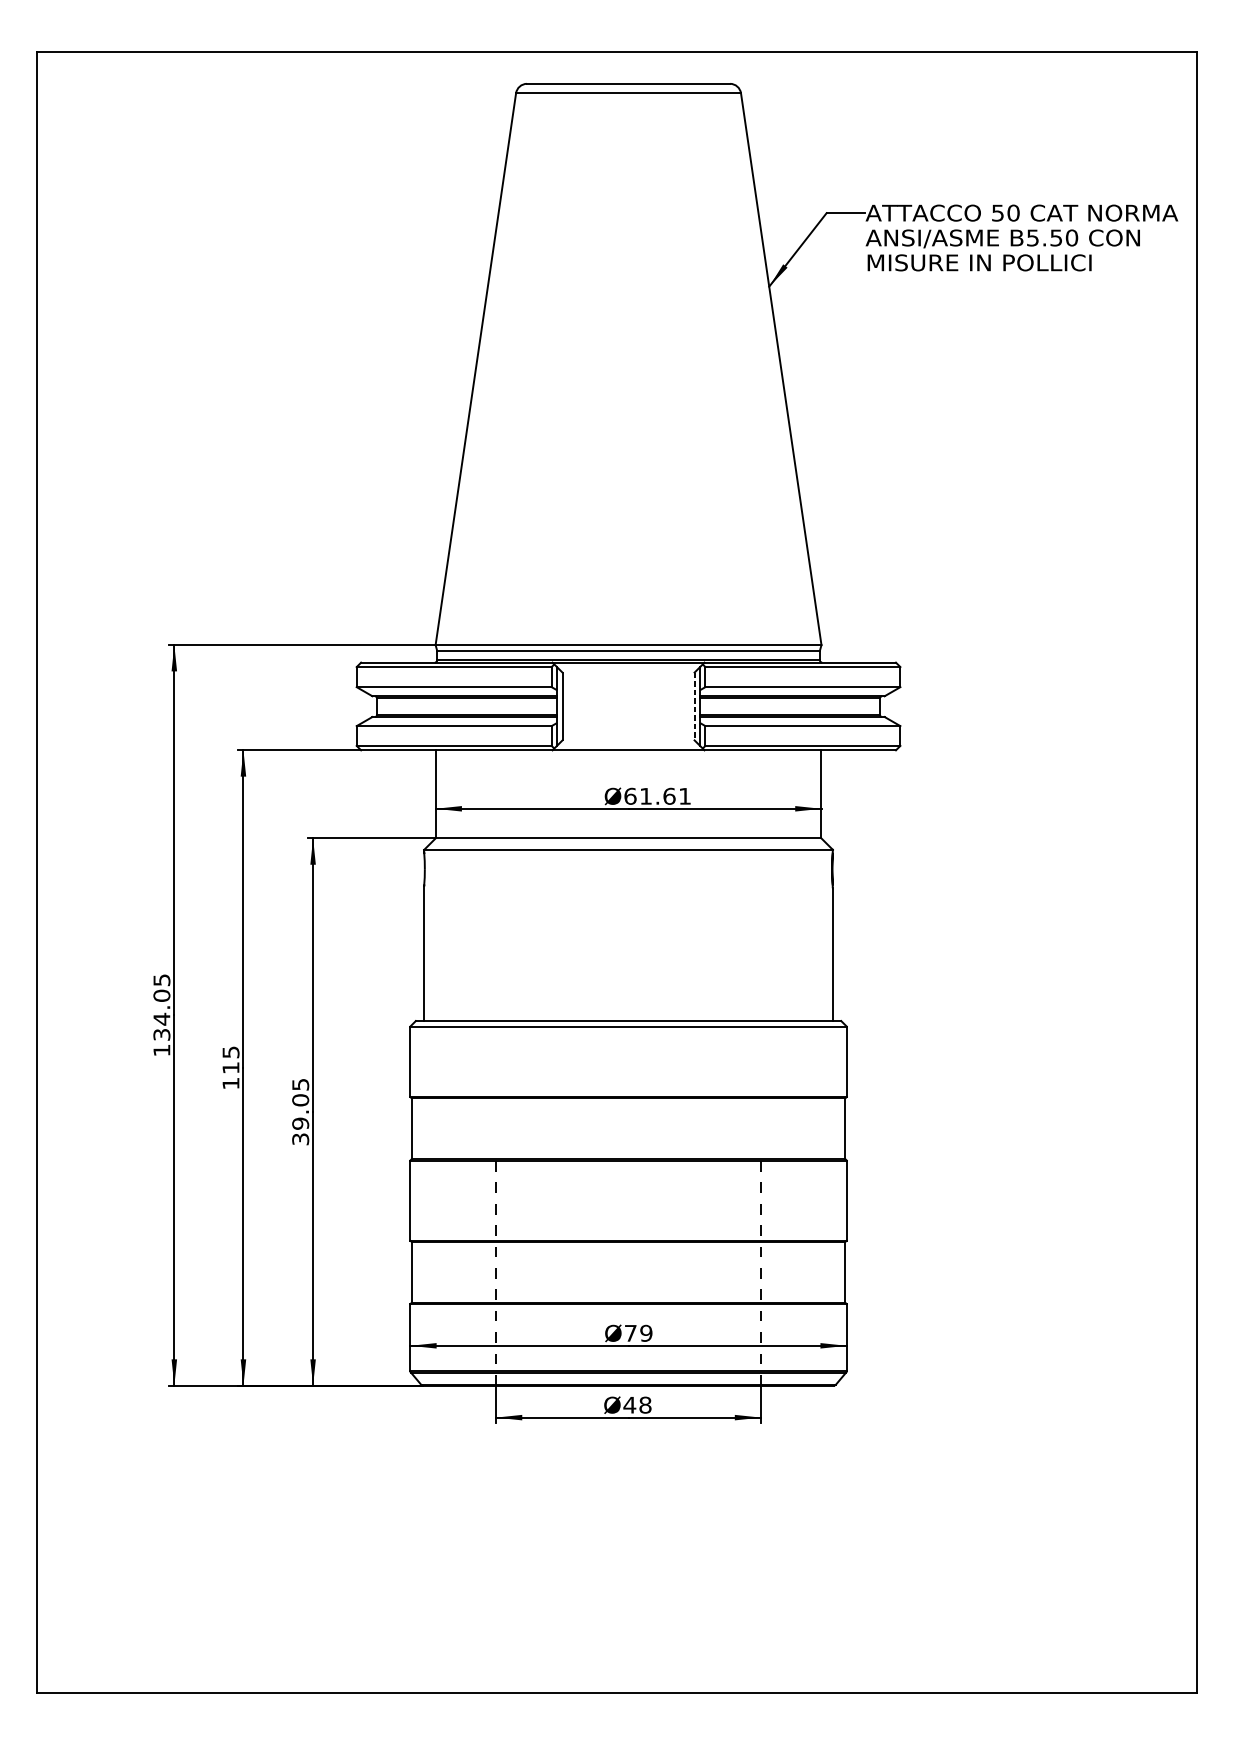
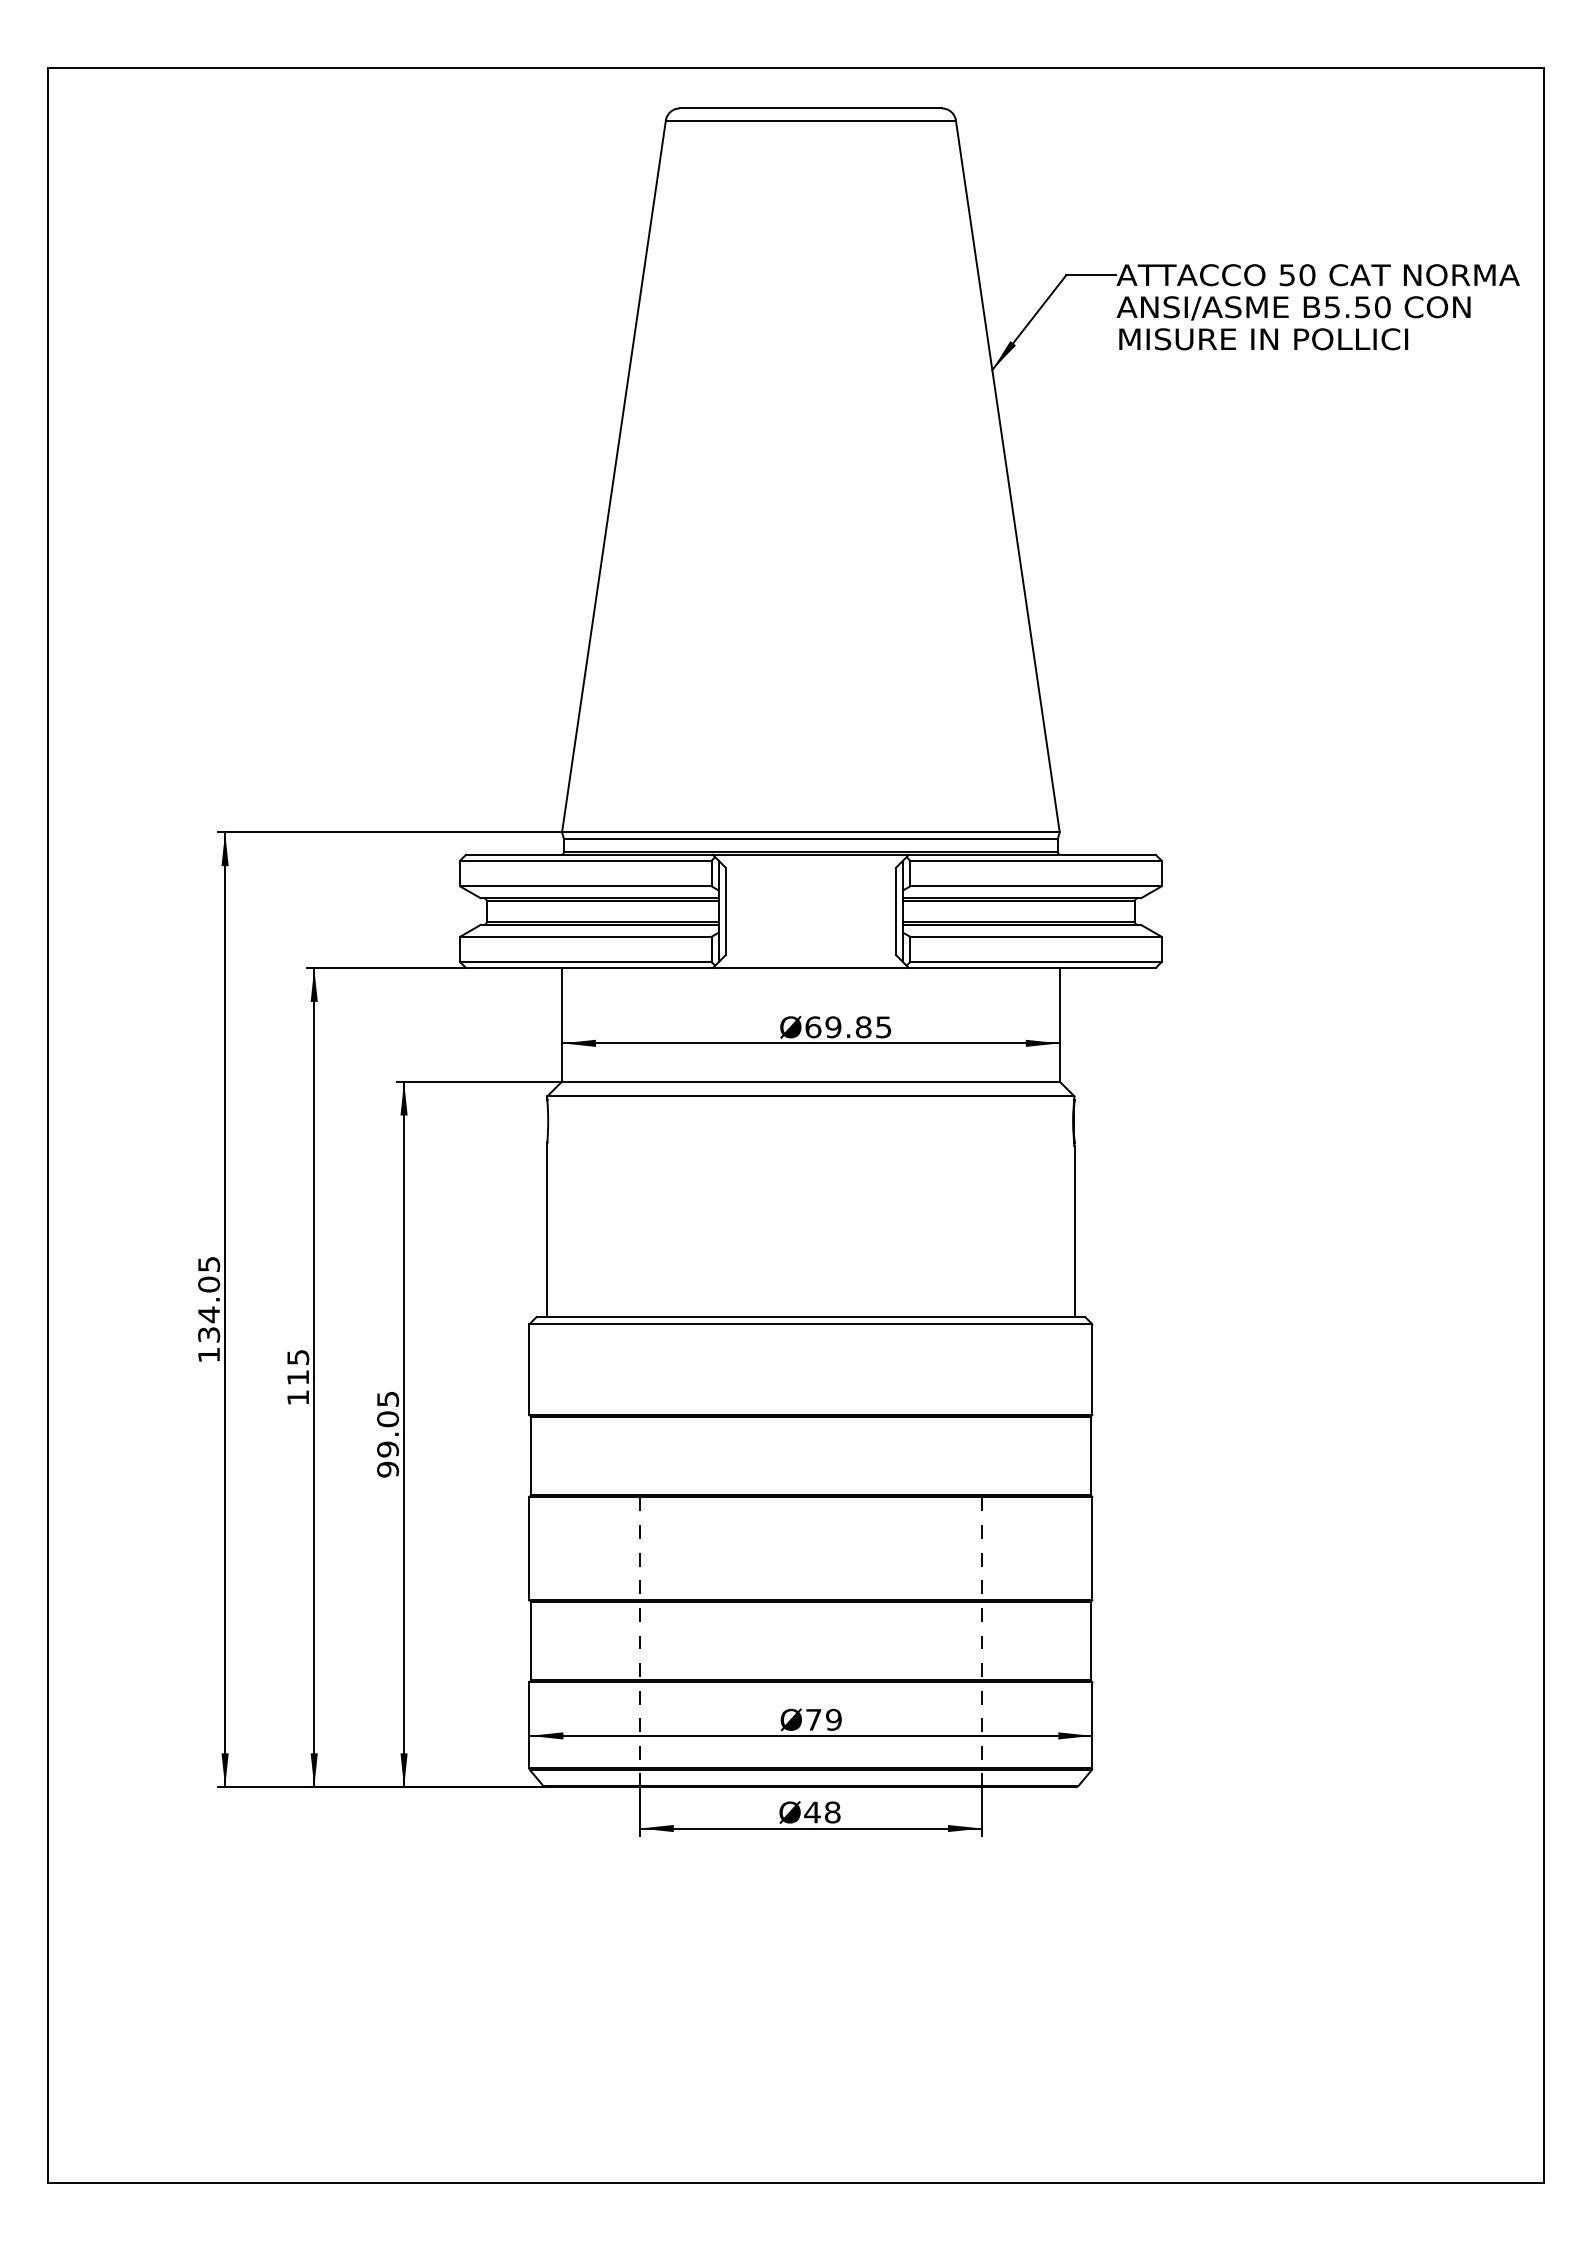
line: (694, 706) -> (896, 911), dashed -> solid
text: (665, 796) -> (858, 1027), Ø61.61 -> Ø69.85
text: (300, 1139) -> (387, 1469), 39.05 -> 99.05

